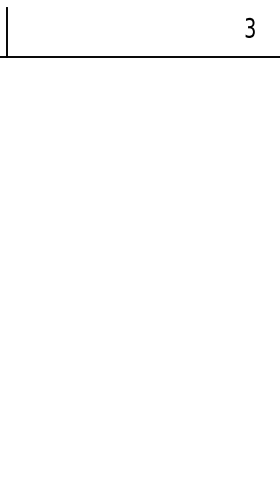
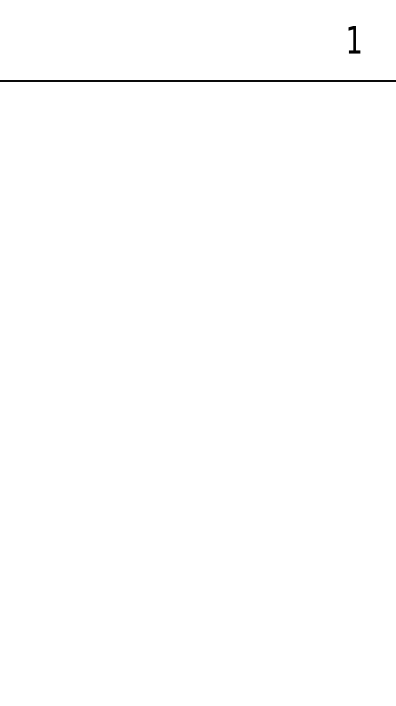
text: (249, 27) -> (353, 39), 3 -> 1
line: (6, 32) -> (9, 46), removed

